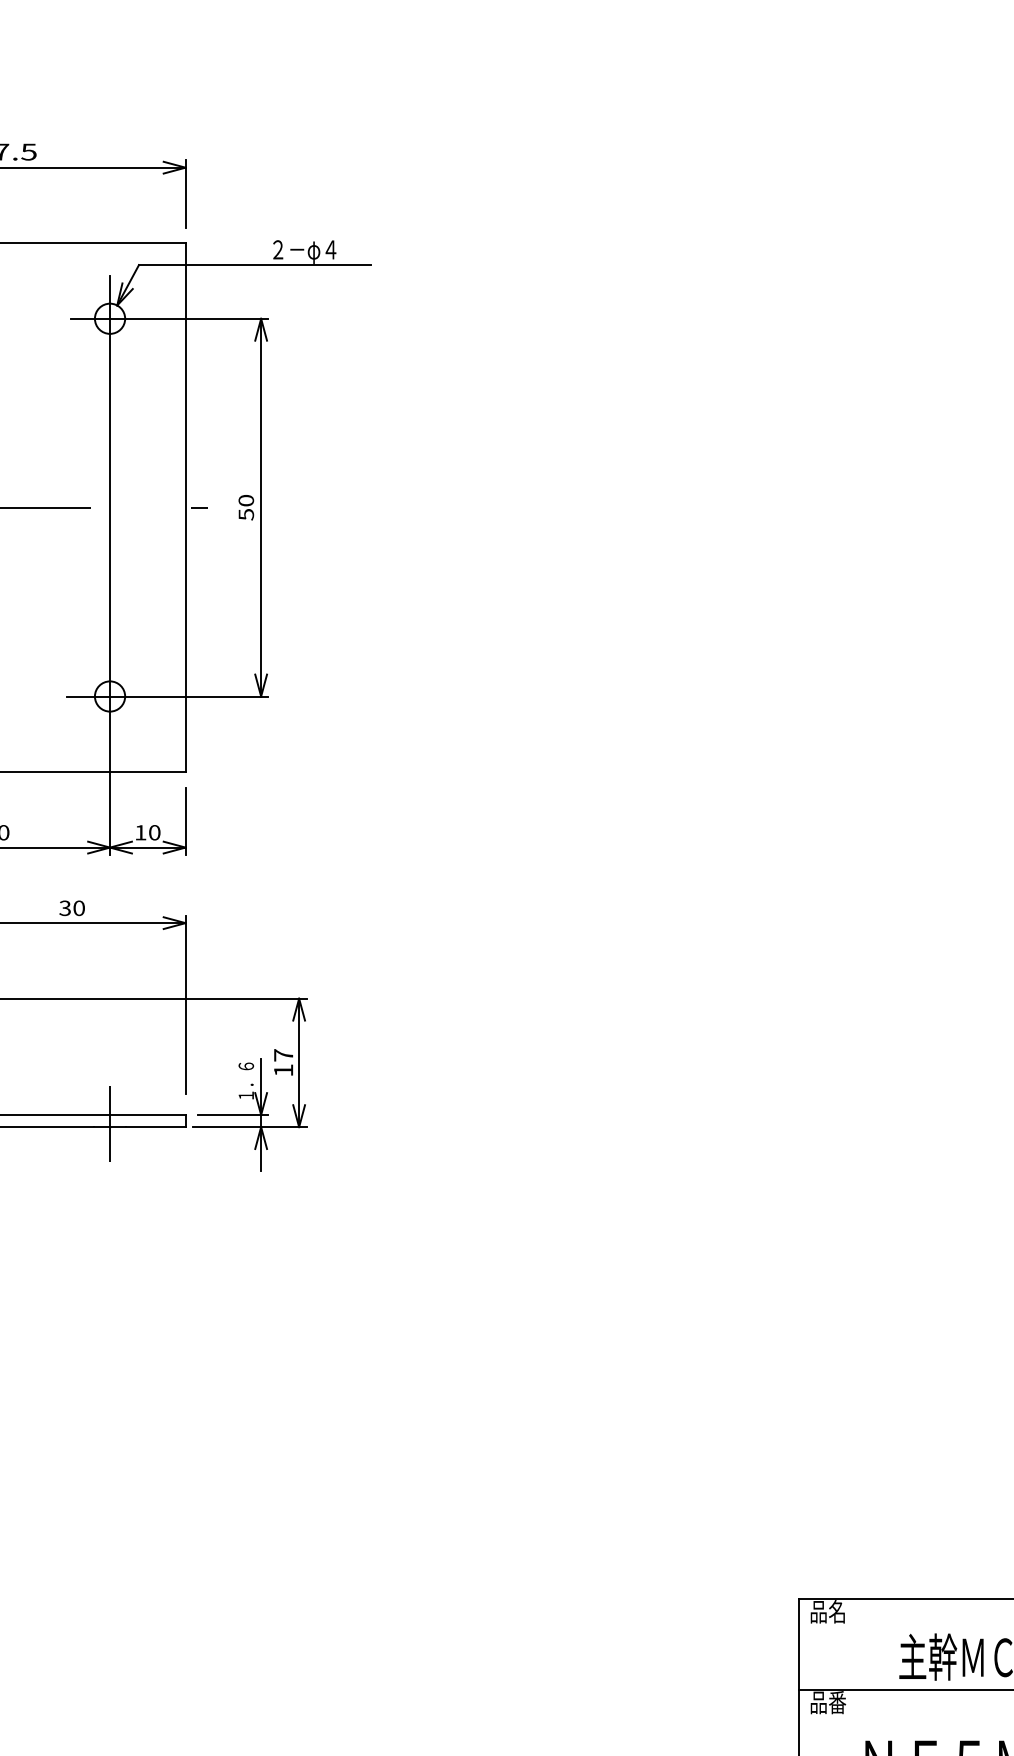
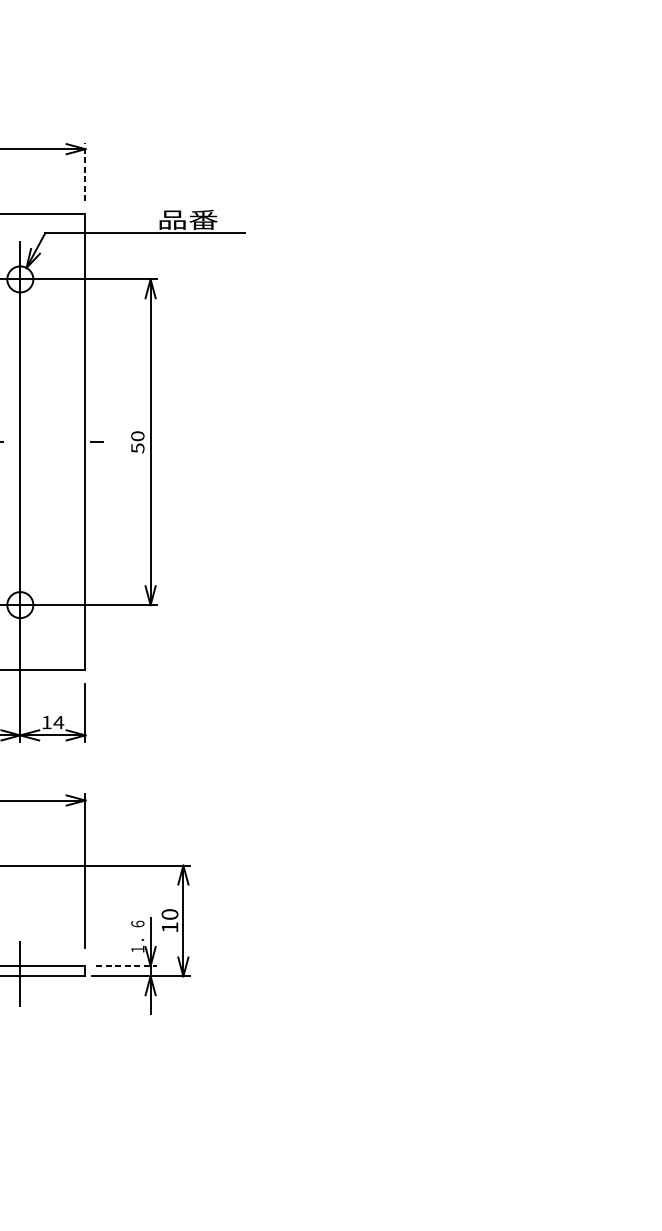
line: (185, 194) -> (85, 172), solid -> dashed
text: (304, 250) -> (188, 220), ２－φ４ -> 品番
text: (154, 832) -> (58, 722), 10 -> 14
text: (283, 1055) -> (169, 914), 17 -> 10
line: (233, 1115) -> (126, 966), solid -> dashed

